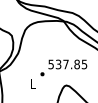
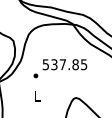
text: (63, 67) -> (60, 68), moved

